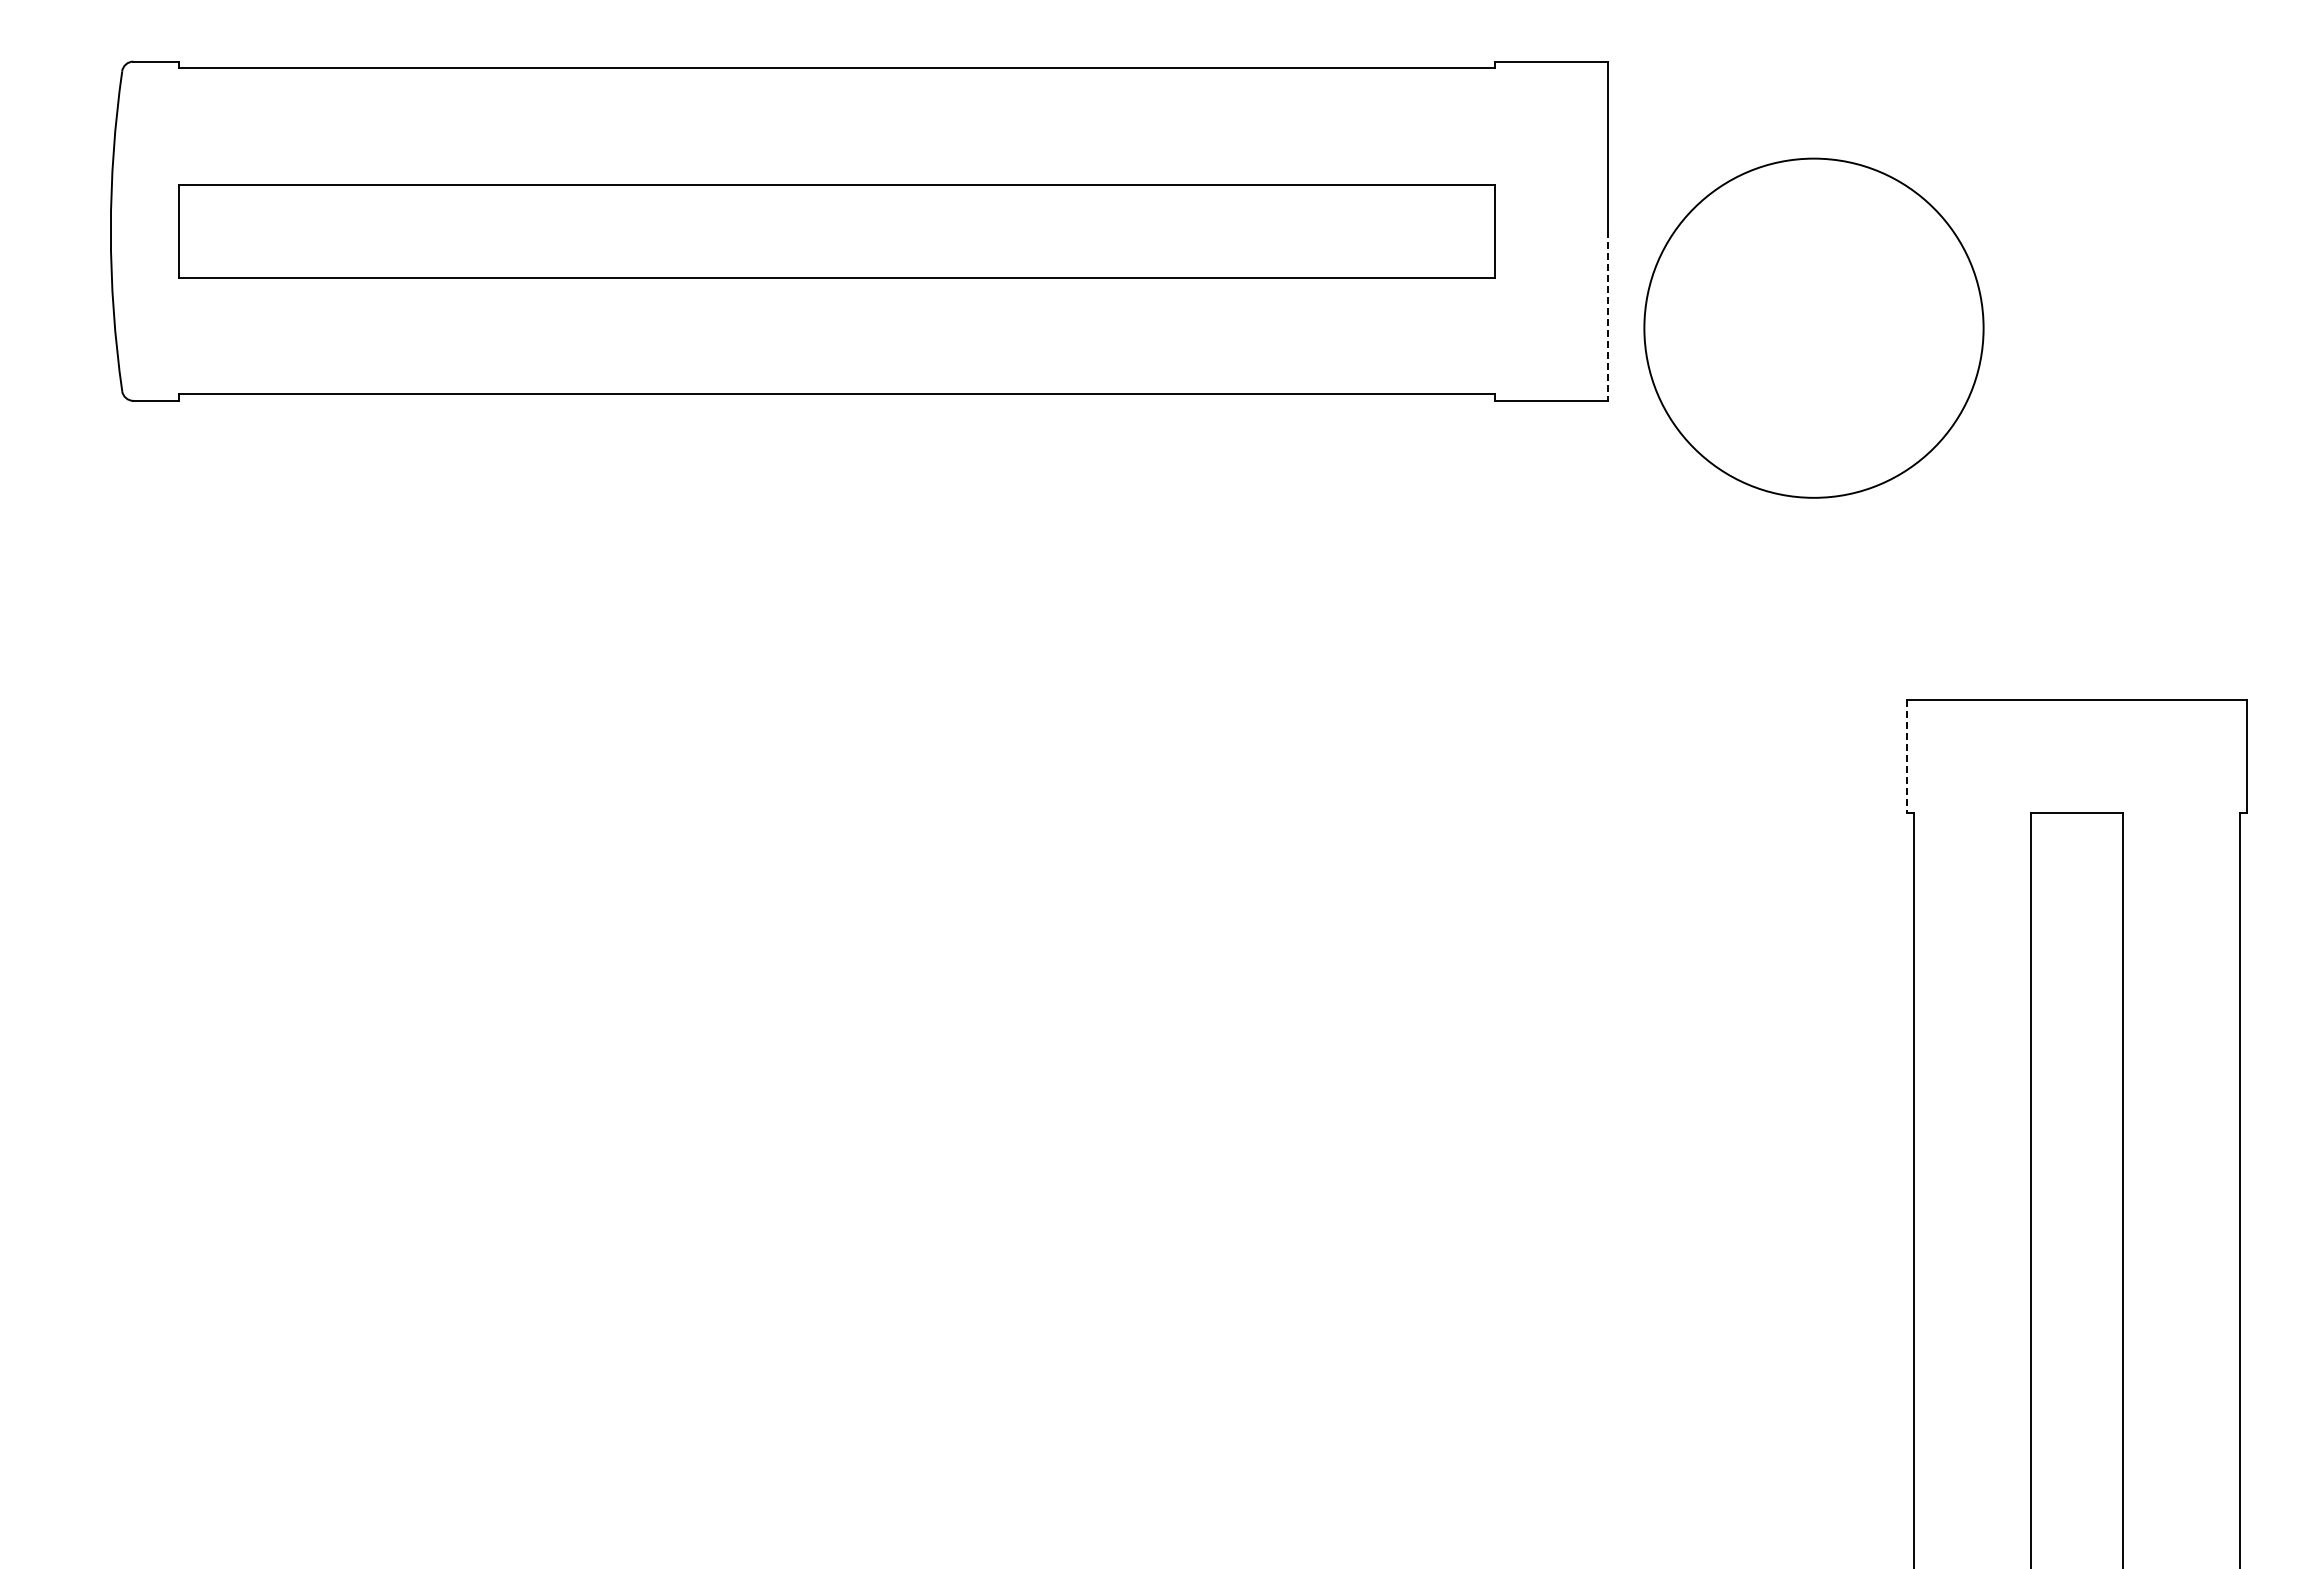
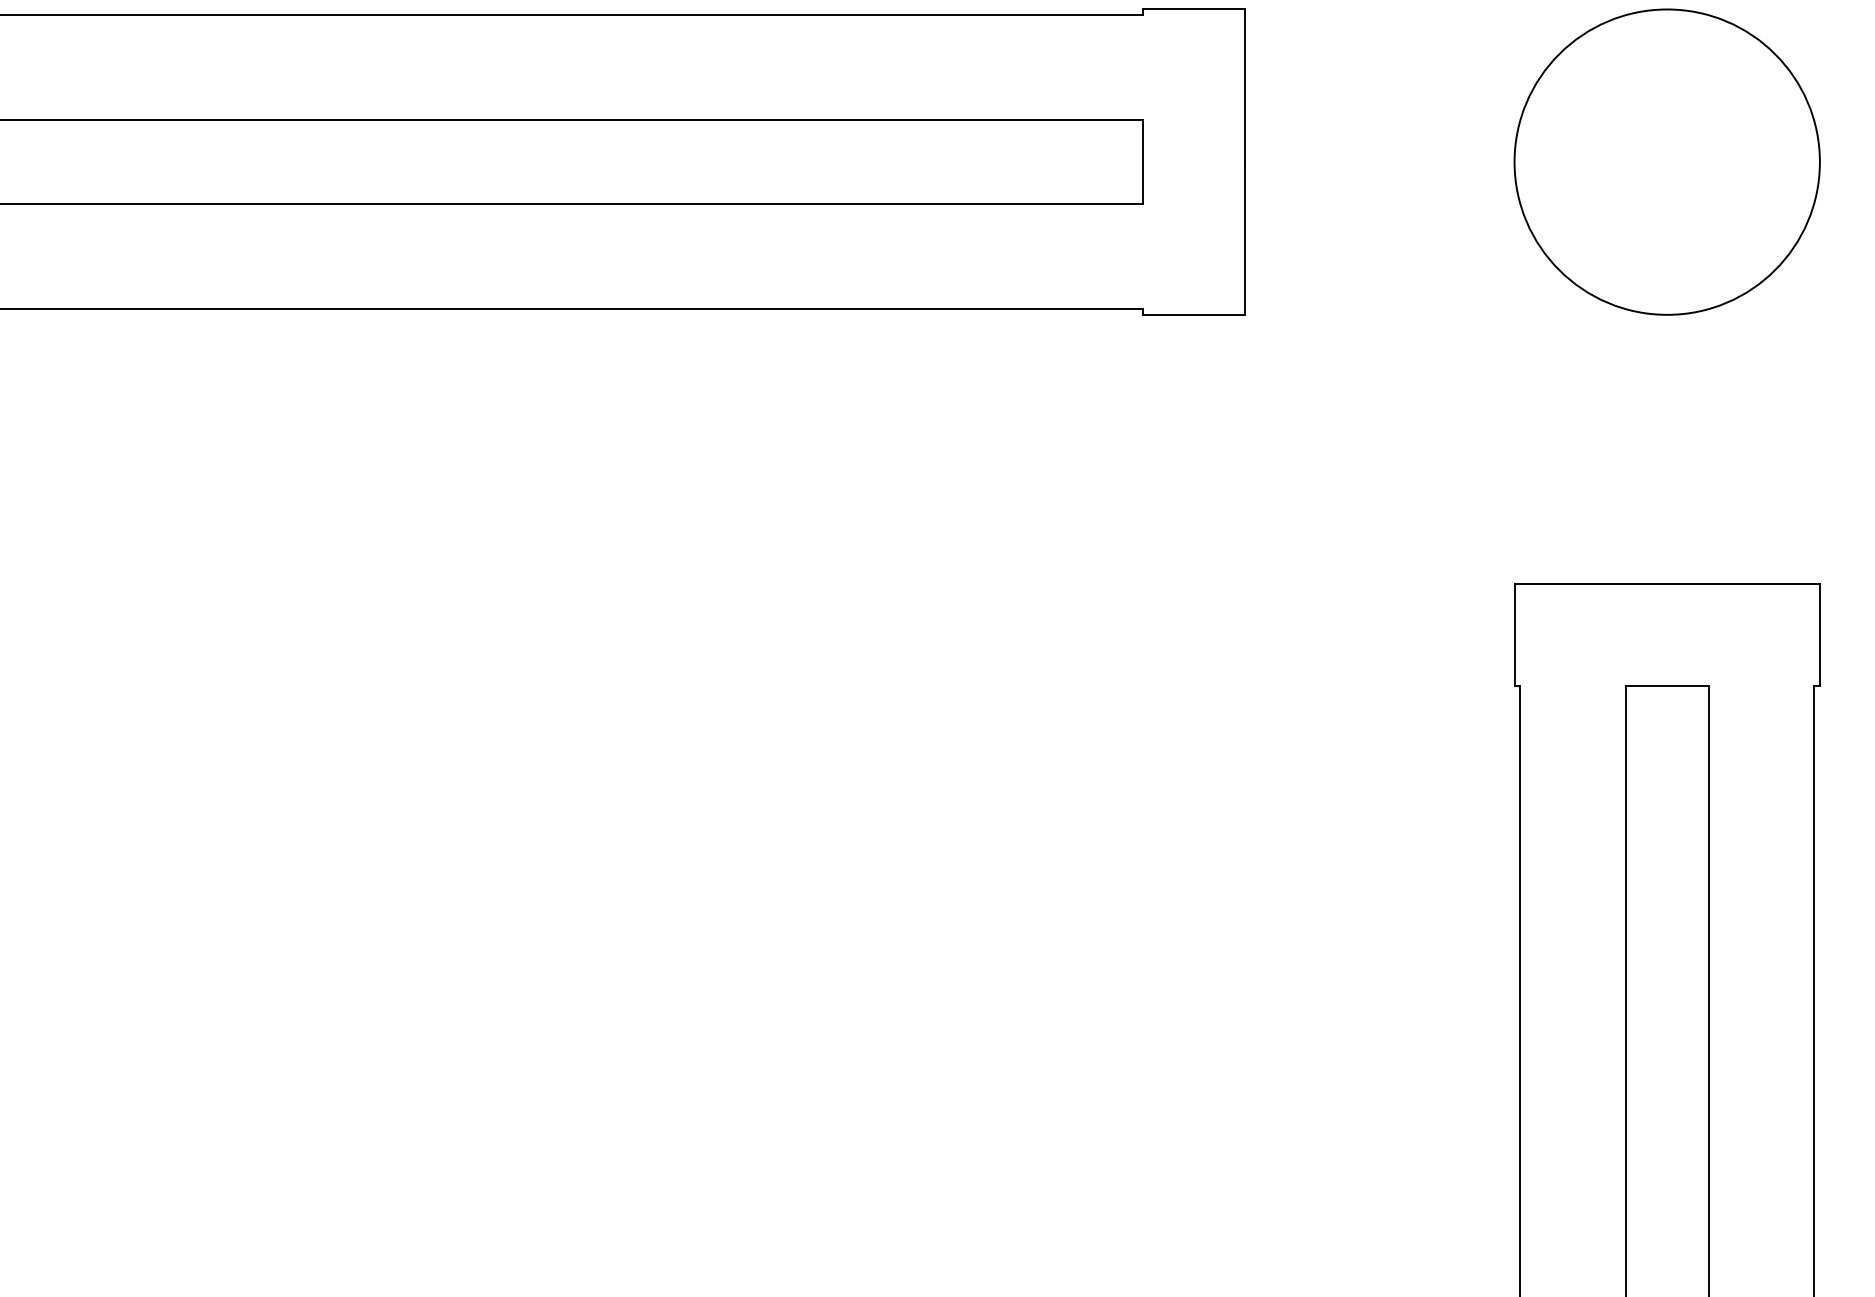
line: (1607, 316) -> (1244, 238), dashed -> solid
circle: (1813, 327) -> (1666, 161), moved
line: (1907, 756) -> (1514, 635), dashed -> solid

